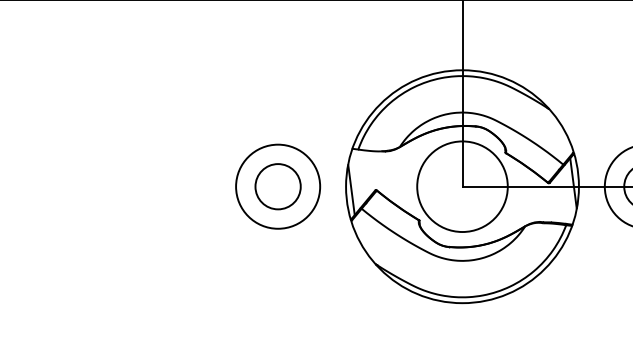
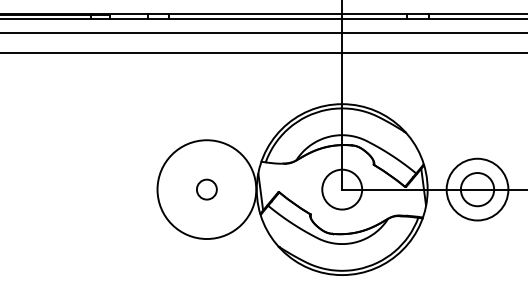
circle: (277, 186) -> (206, 189), size x0.6
circle: (277, 186) -> (206, 189), size x1.6
circle: (461, 186) -> (341, 189), size x0.6

